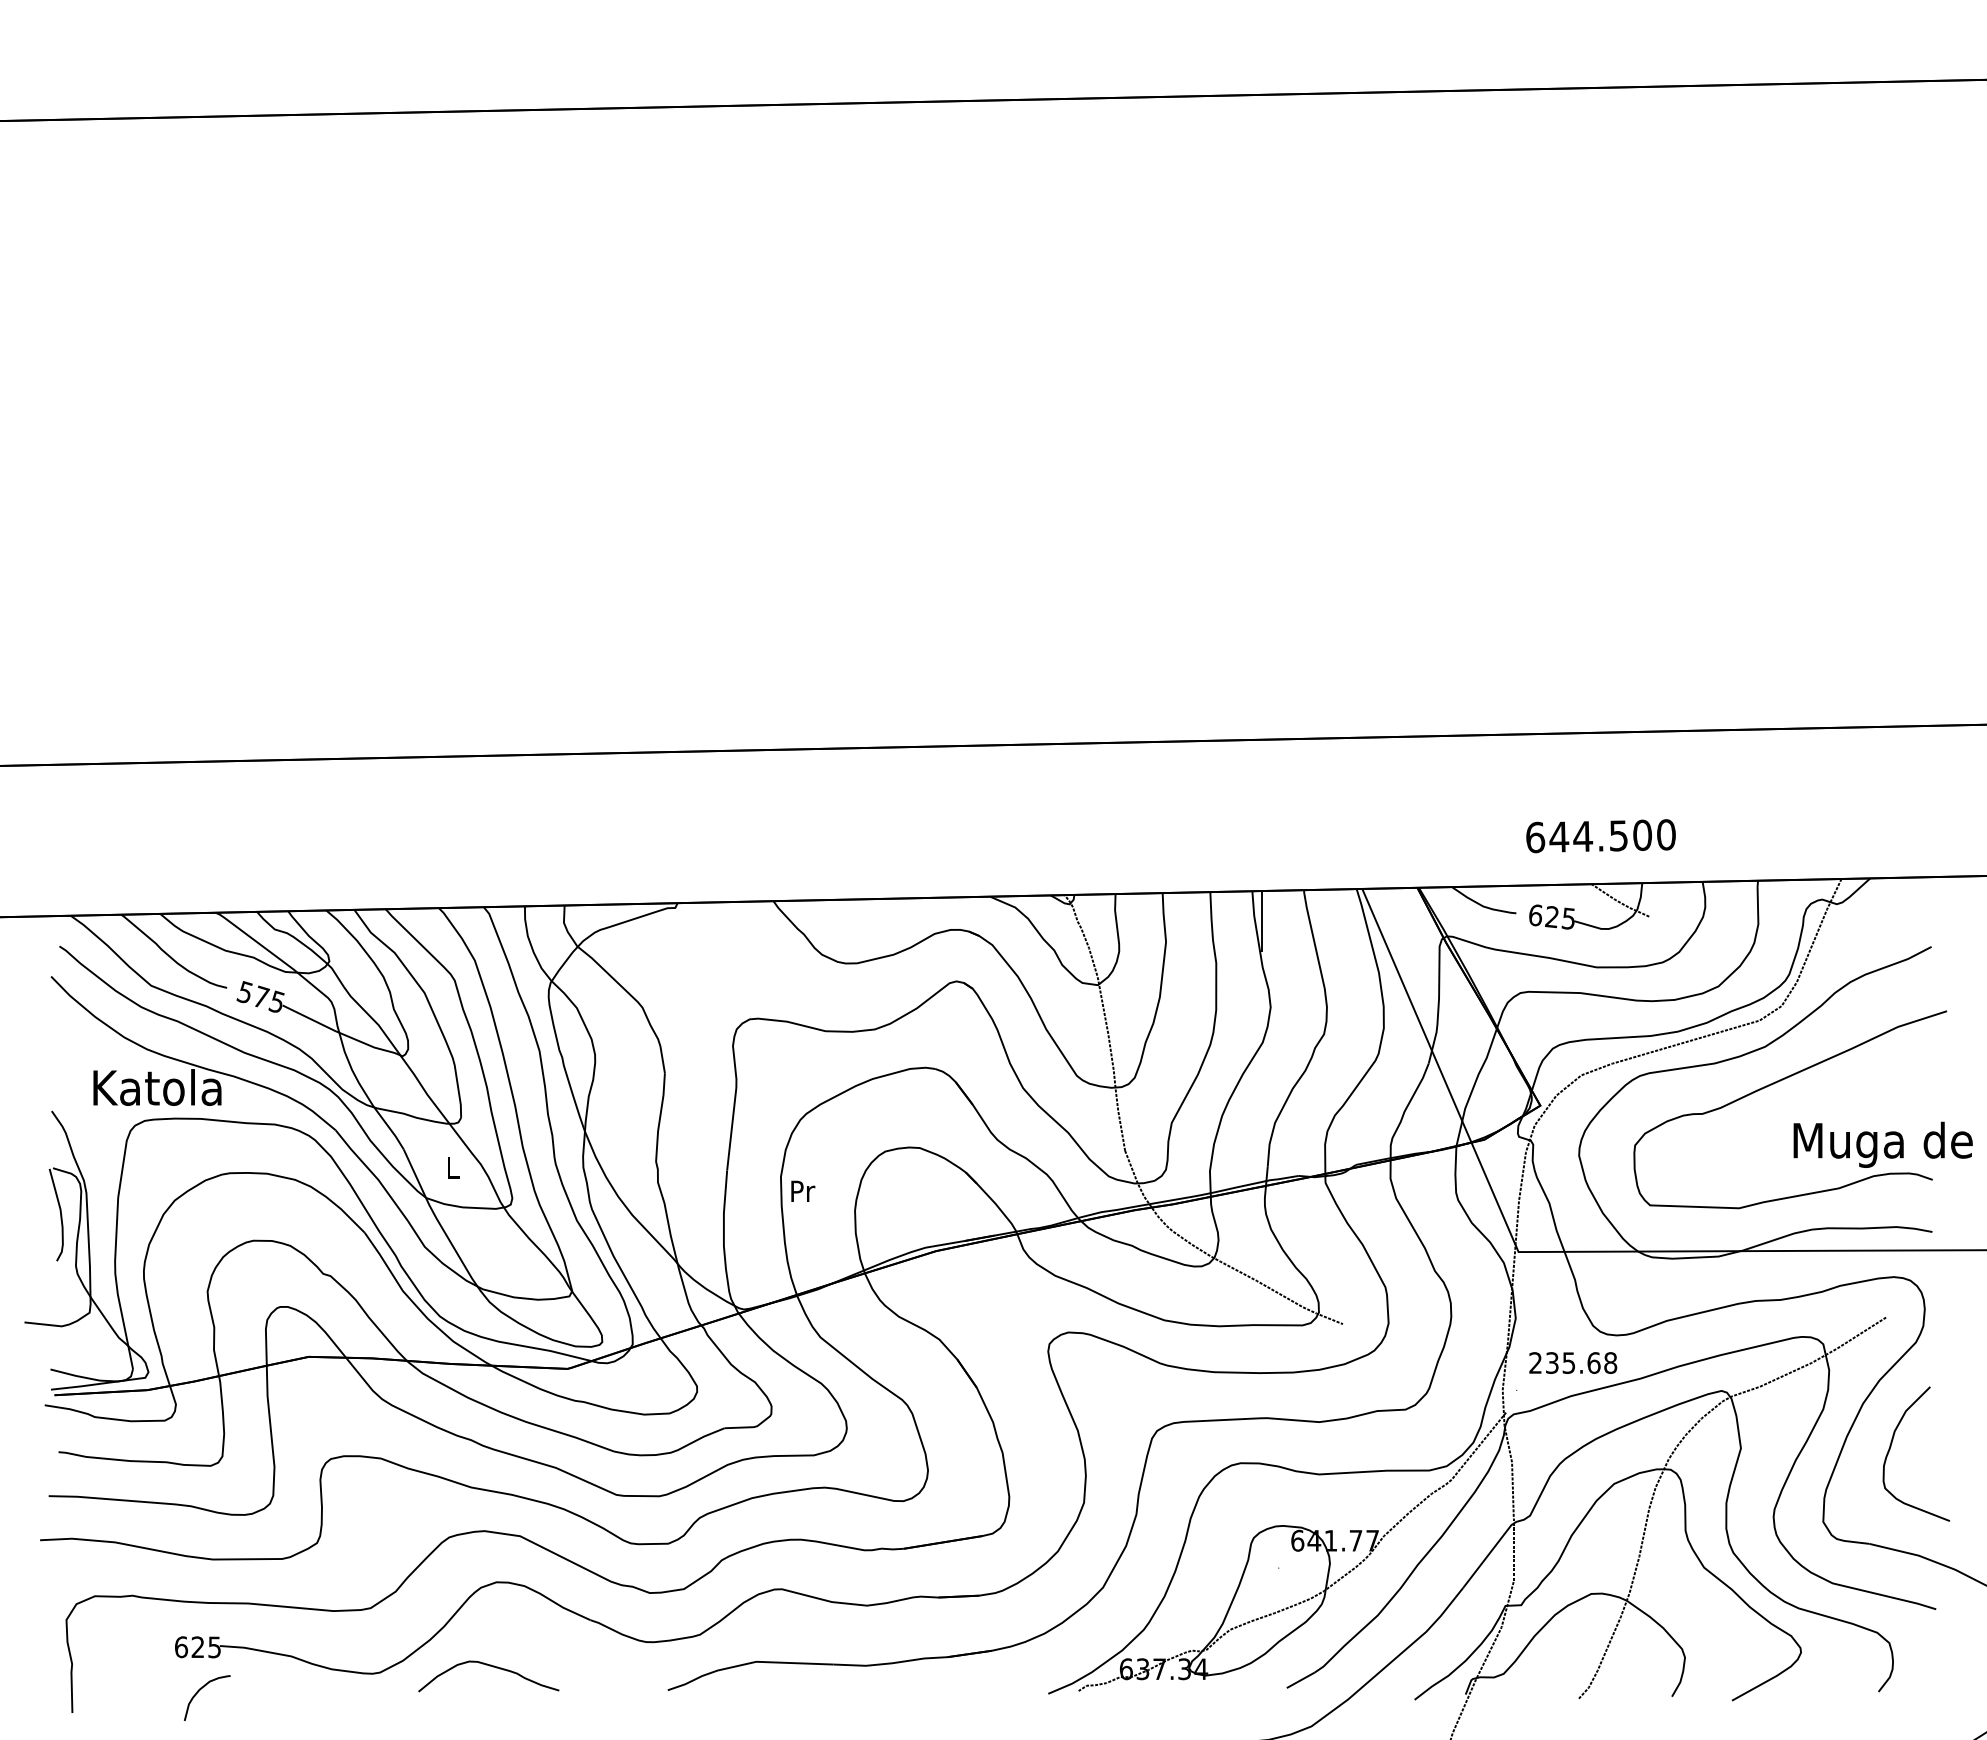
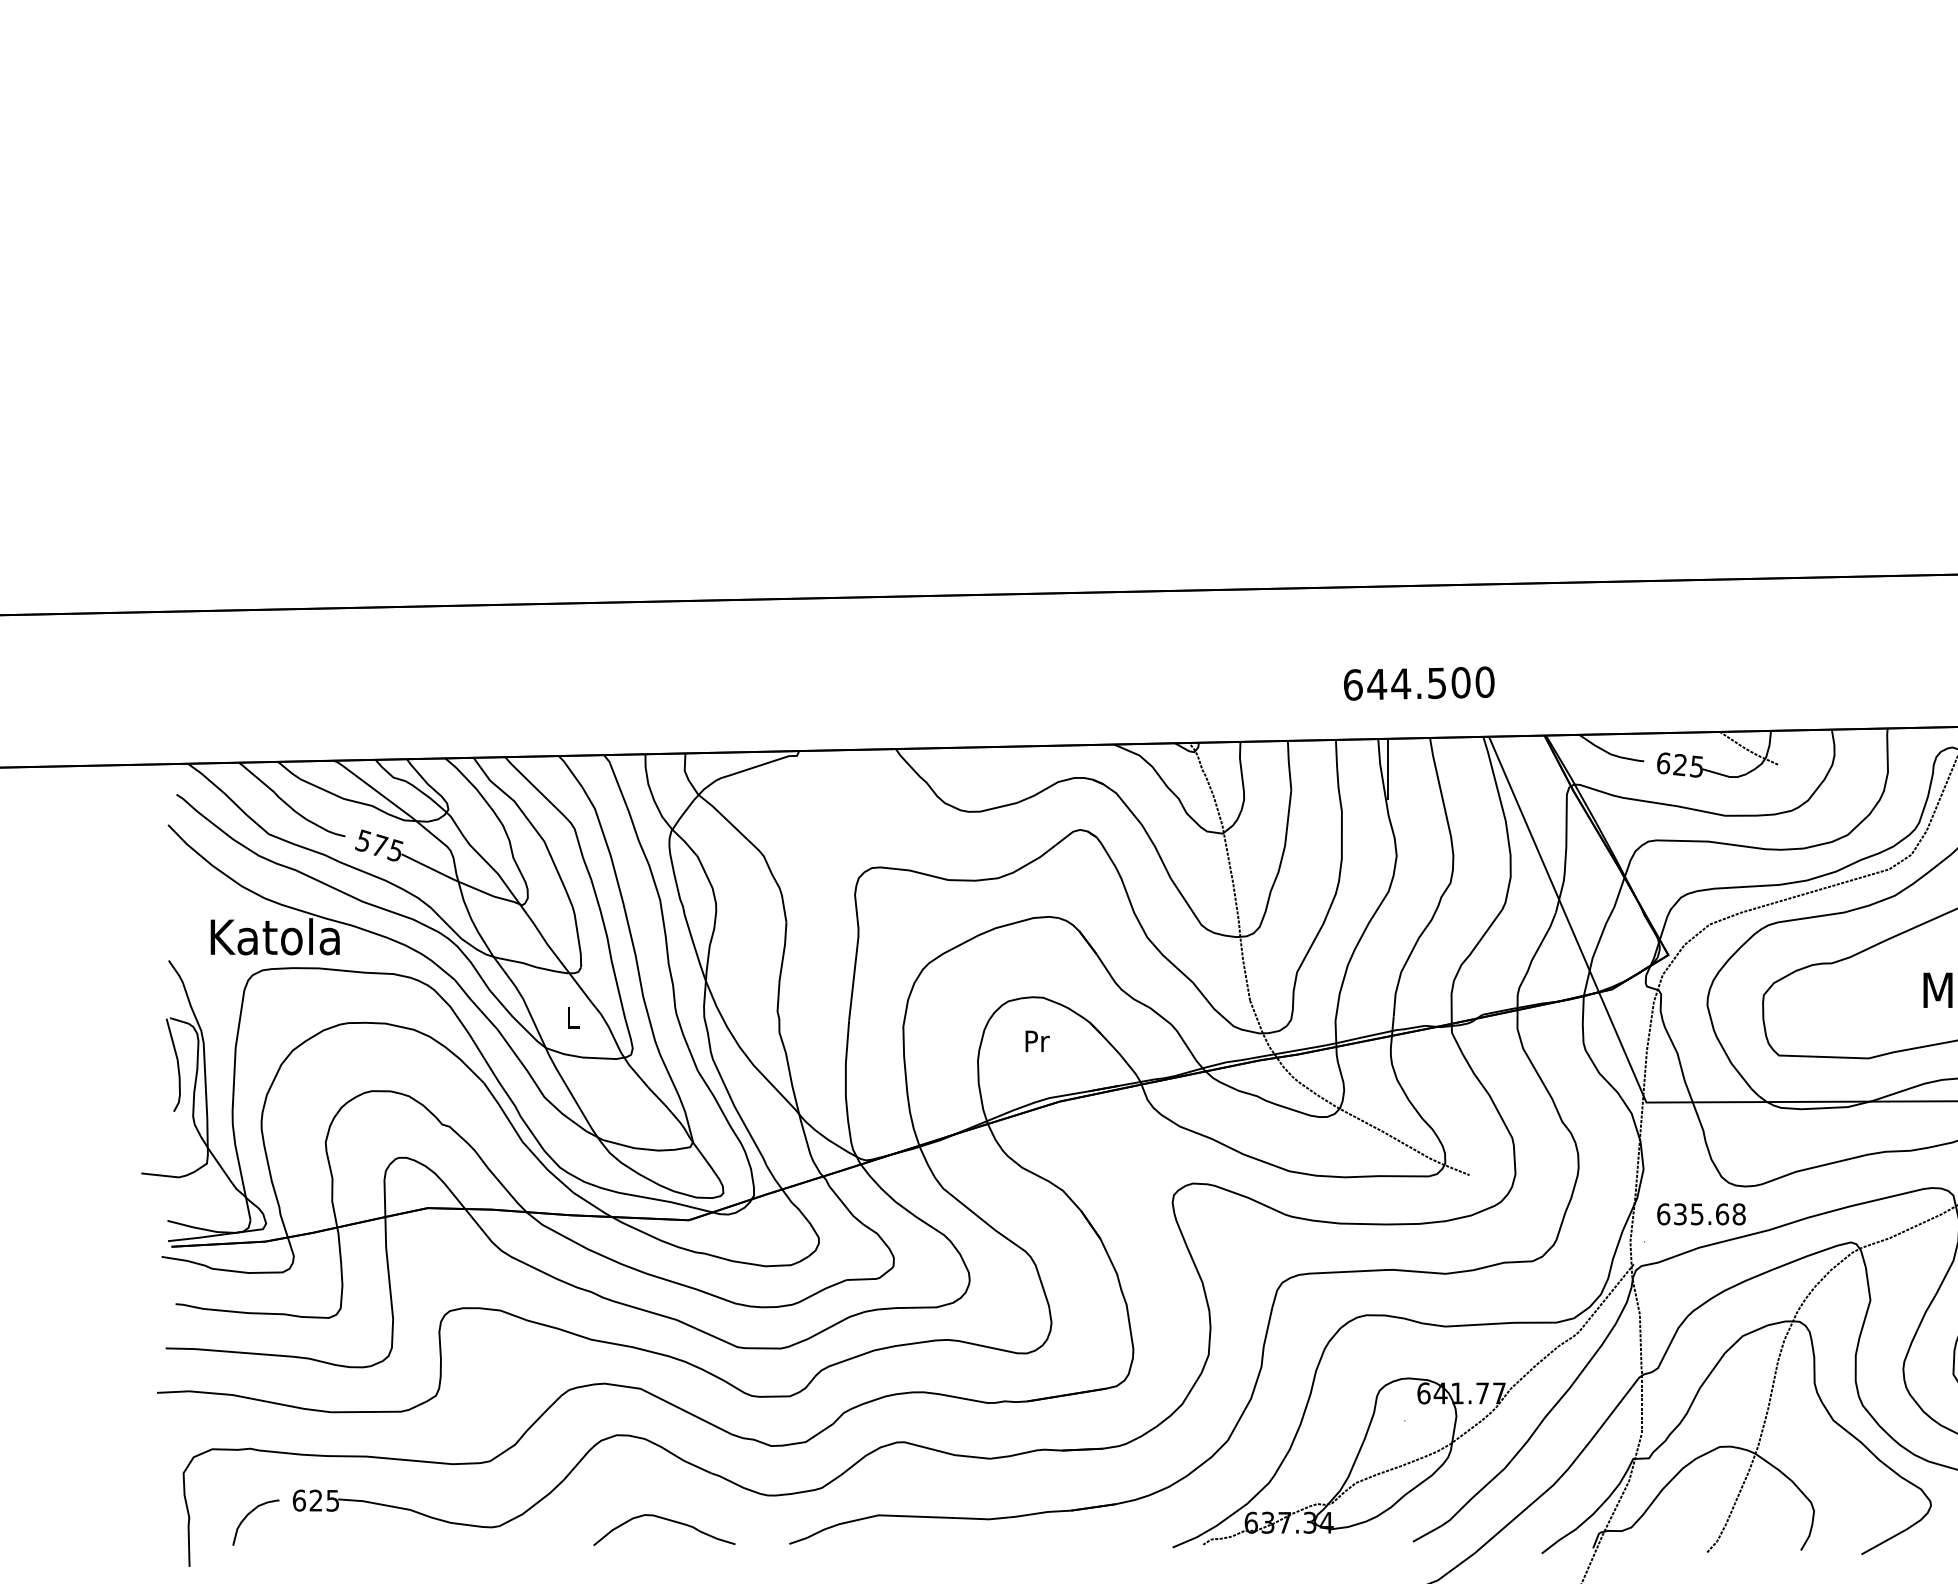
text: (1600, 836) -> (1418, 683), moved
text: (803, 1190) -> (1037, 1040), moved
text: (1535, 1362) -> (1663, 1213), 235.68 -> 635.68
curve: (492, 1667) -> (668, 1521), moved
curve: (200, 1690) -> (249, 1515), moved

